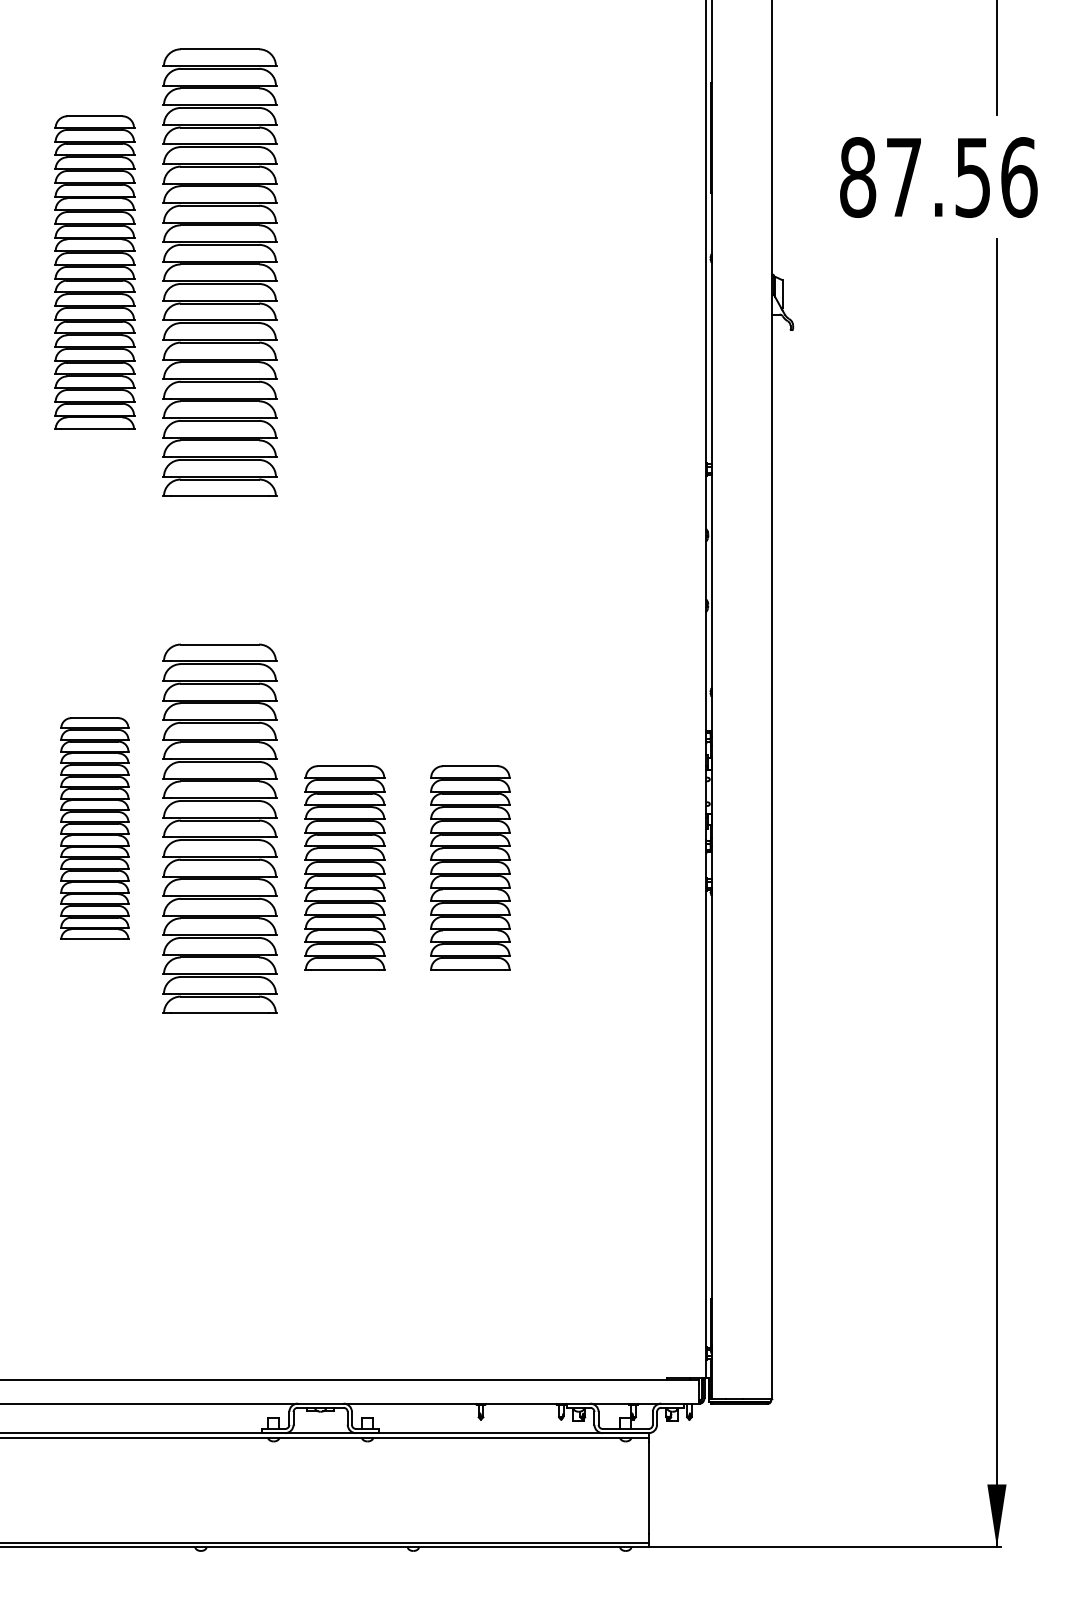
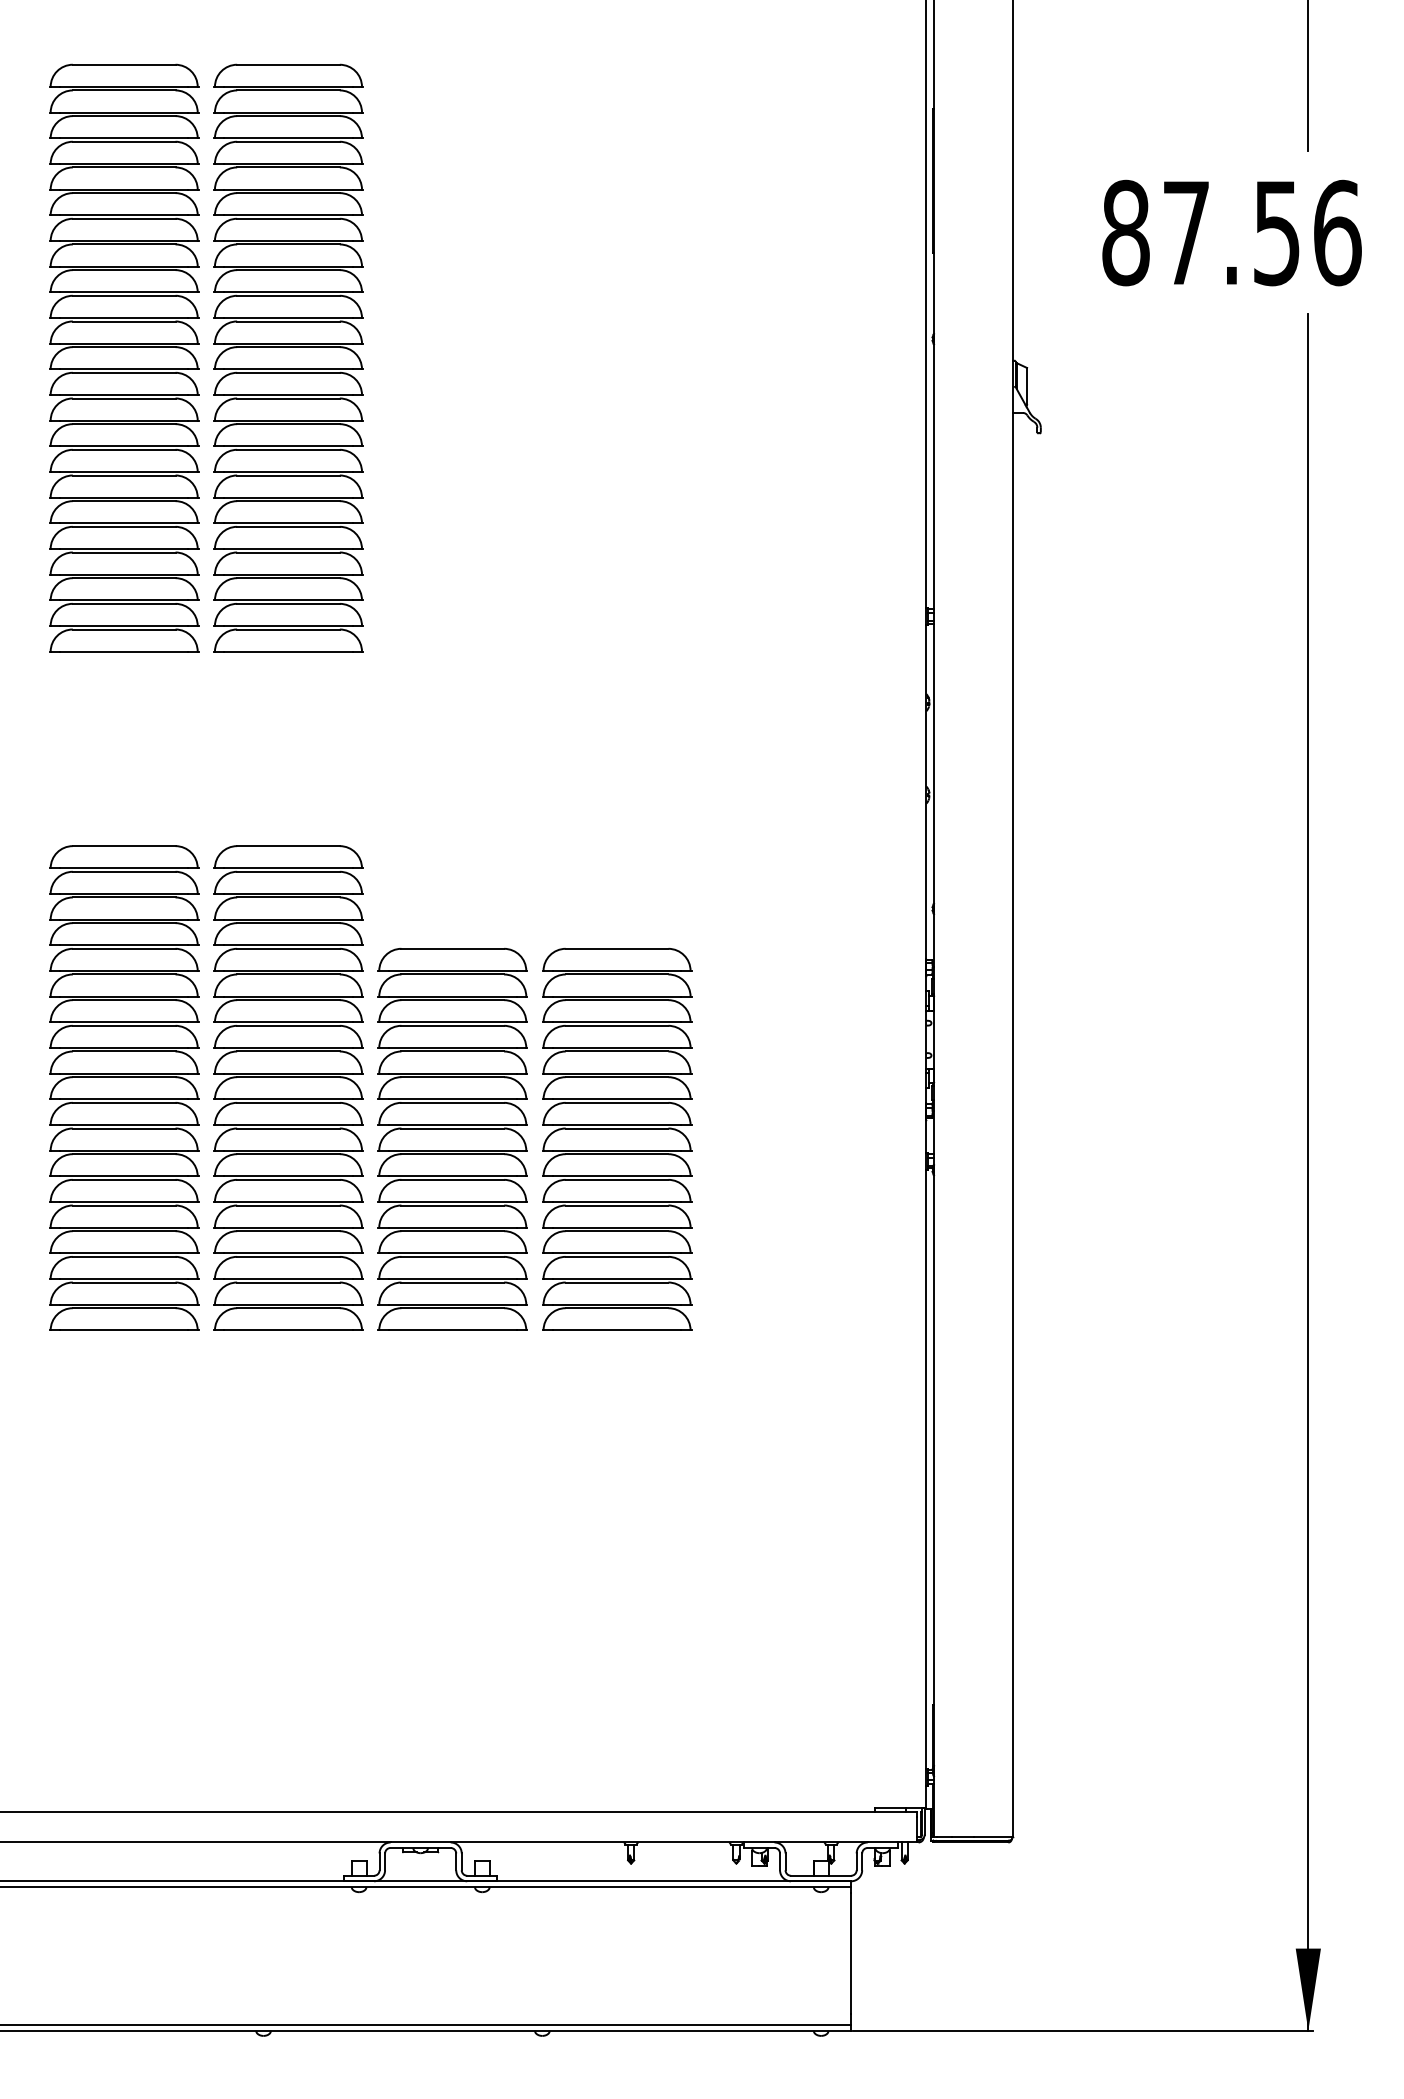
part: (94, 272) -> (123, 357), size x1.43
part: (94, 828) -> (123, 1087), size x1.67
part: (344, 867) -> (451, 1138), size x1.43
part: (470, 867) -> (617, 1138), size x1.43

